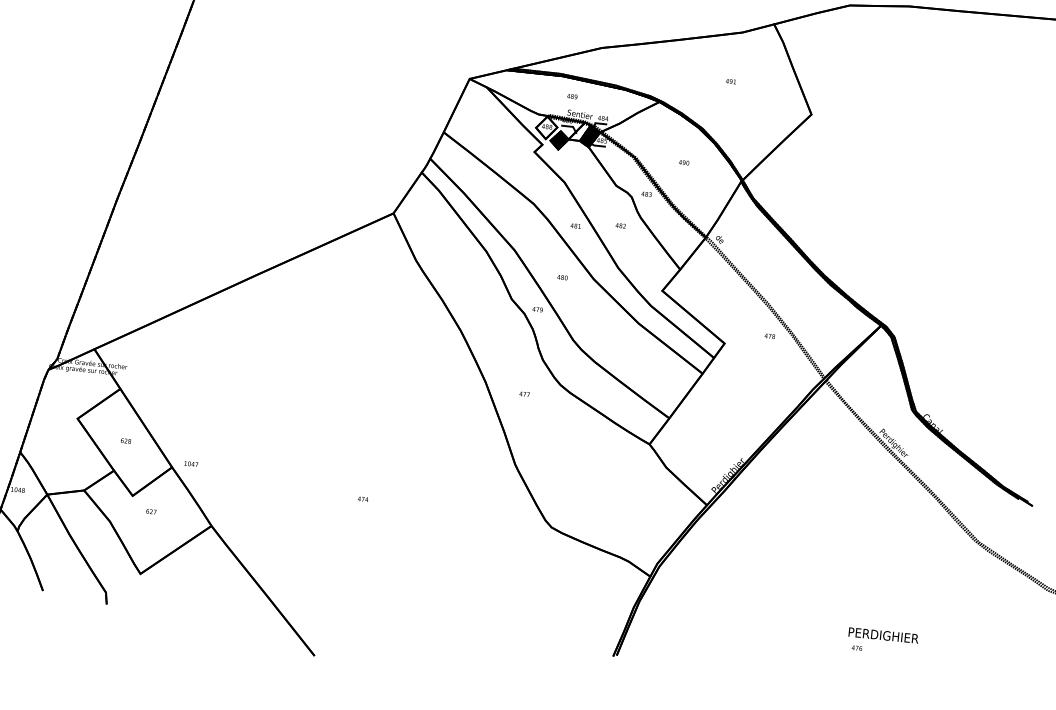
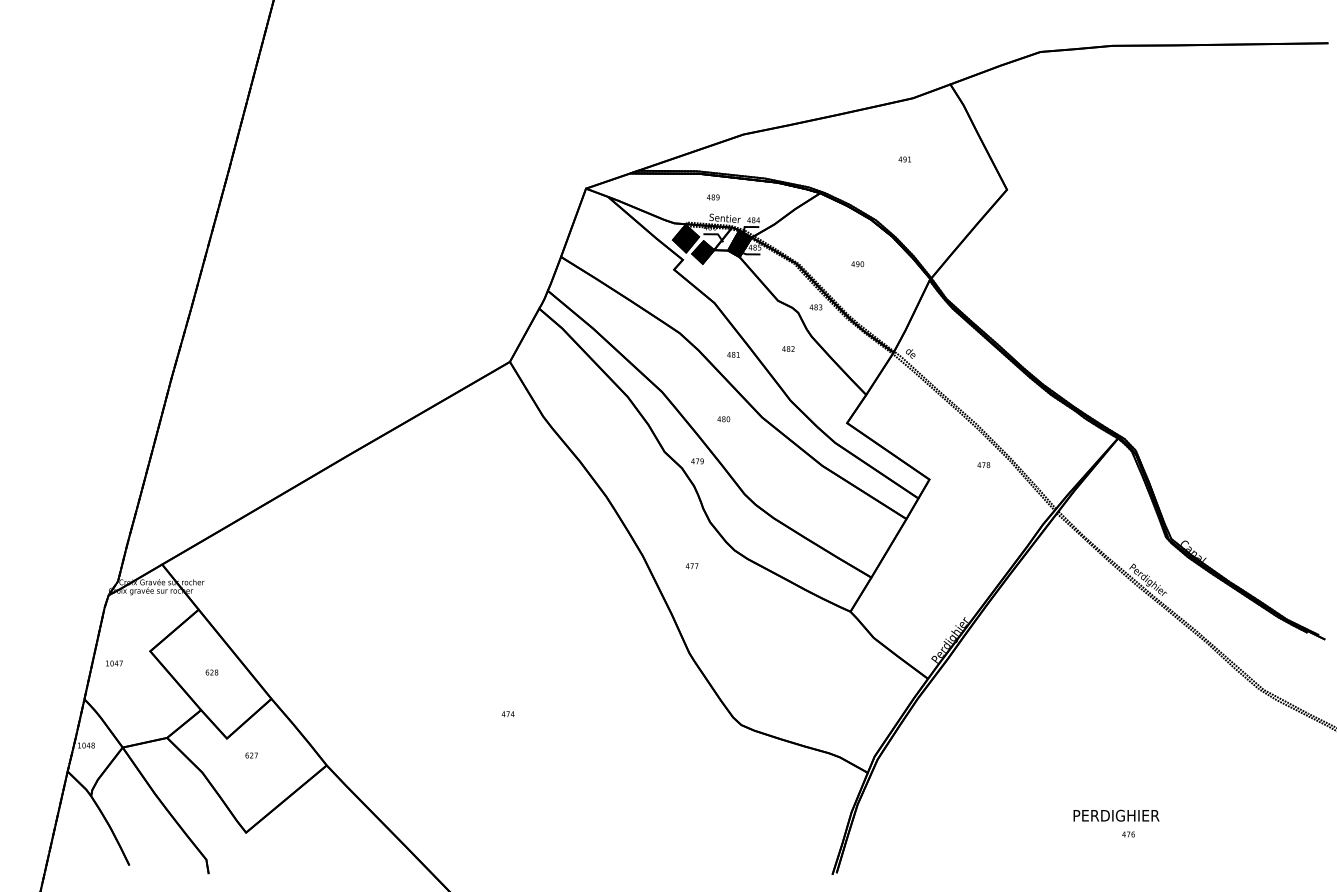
fill: (546, 127) -> (685, 238), added
text: (191, 464) -> (114, 663), moved
text: (883, 635) -> (1116, 815), moved

